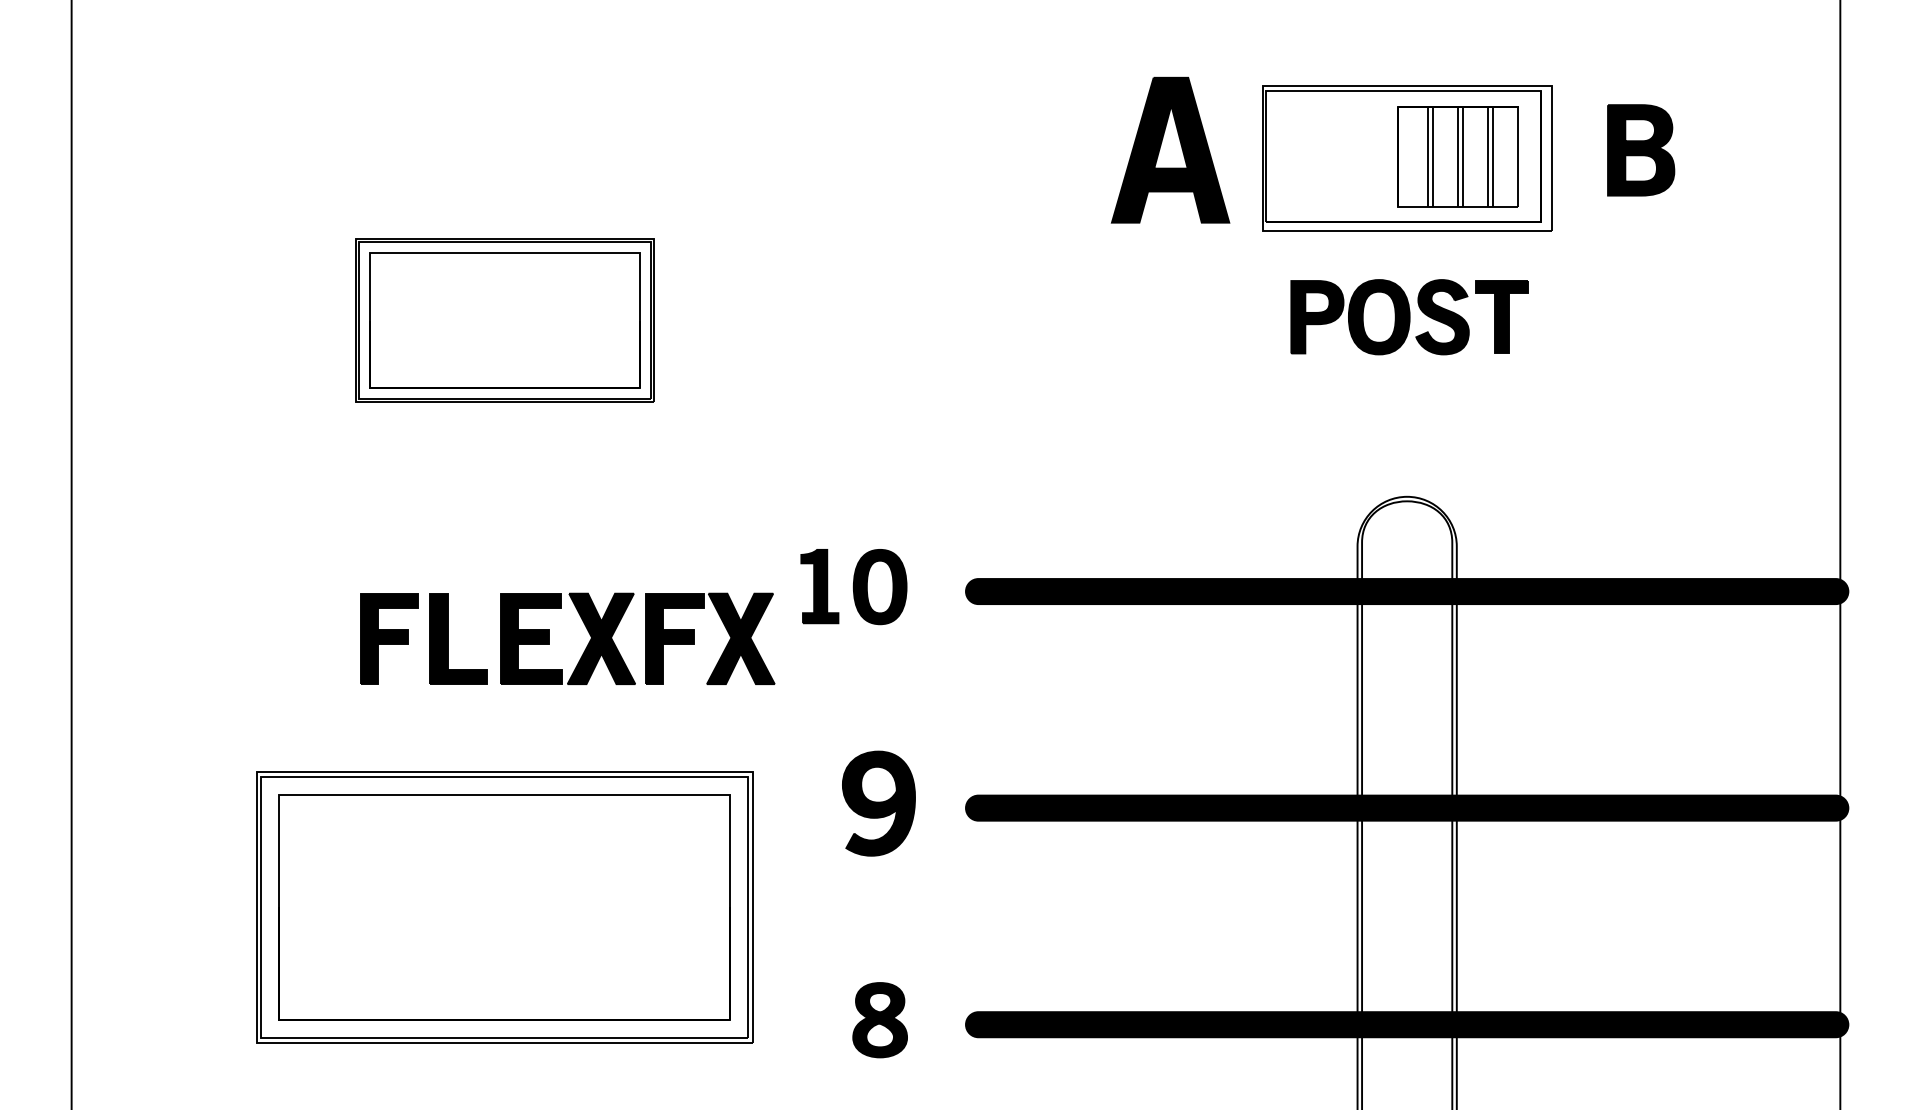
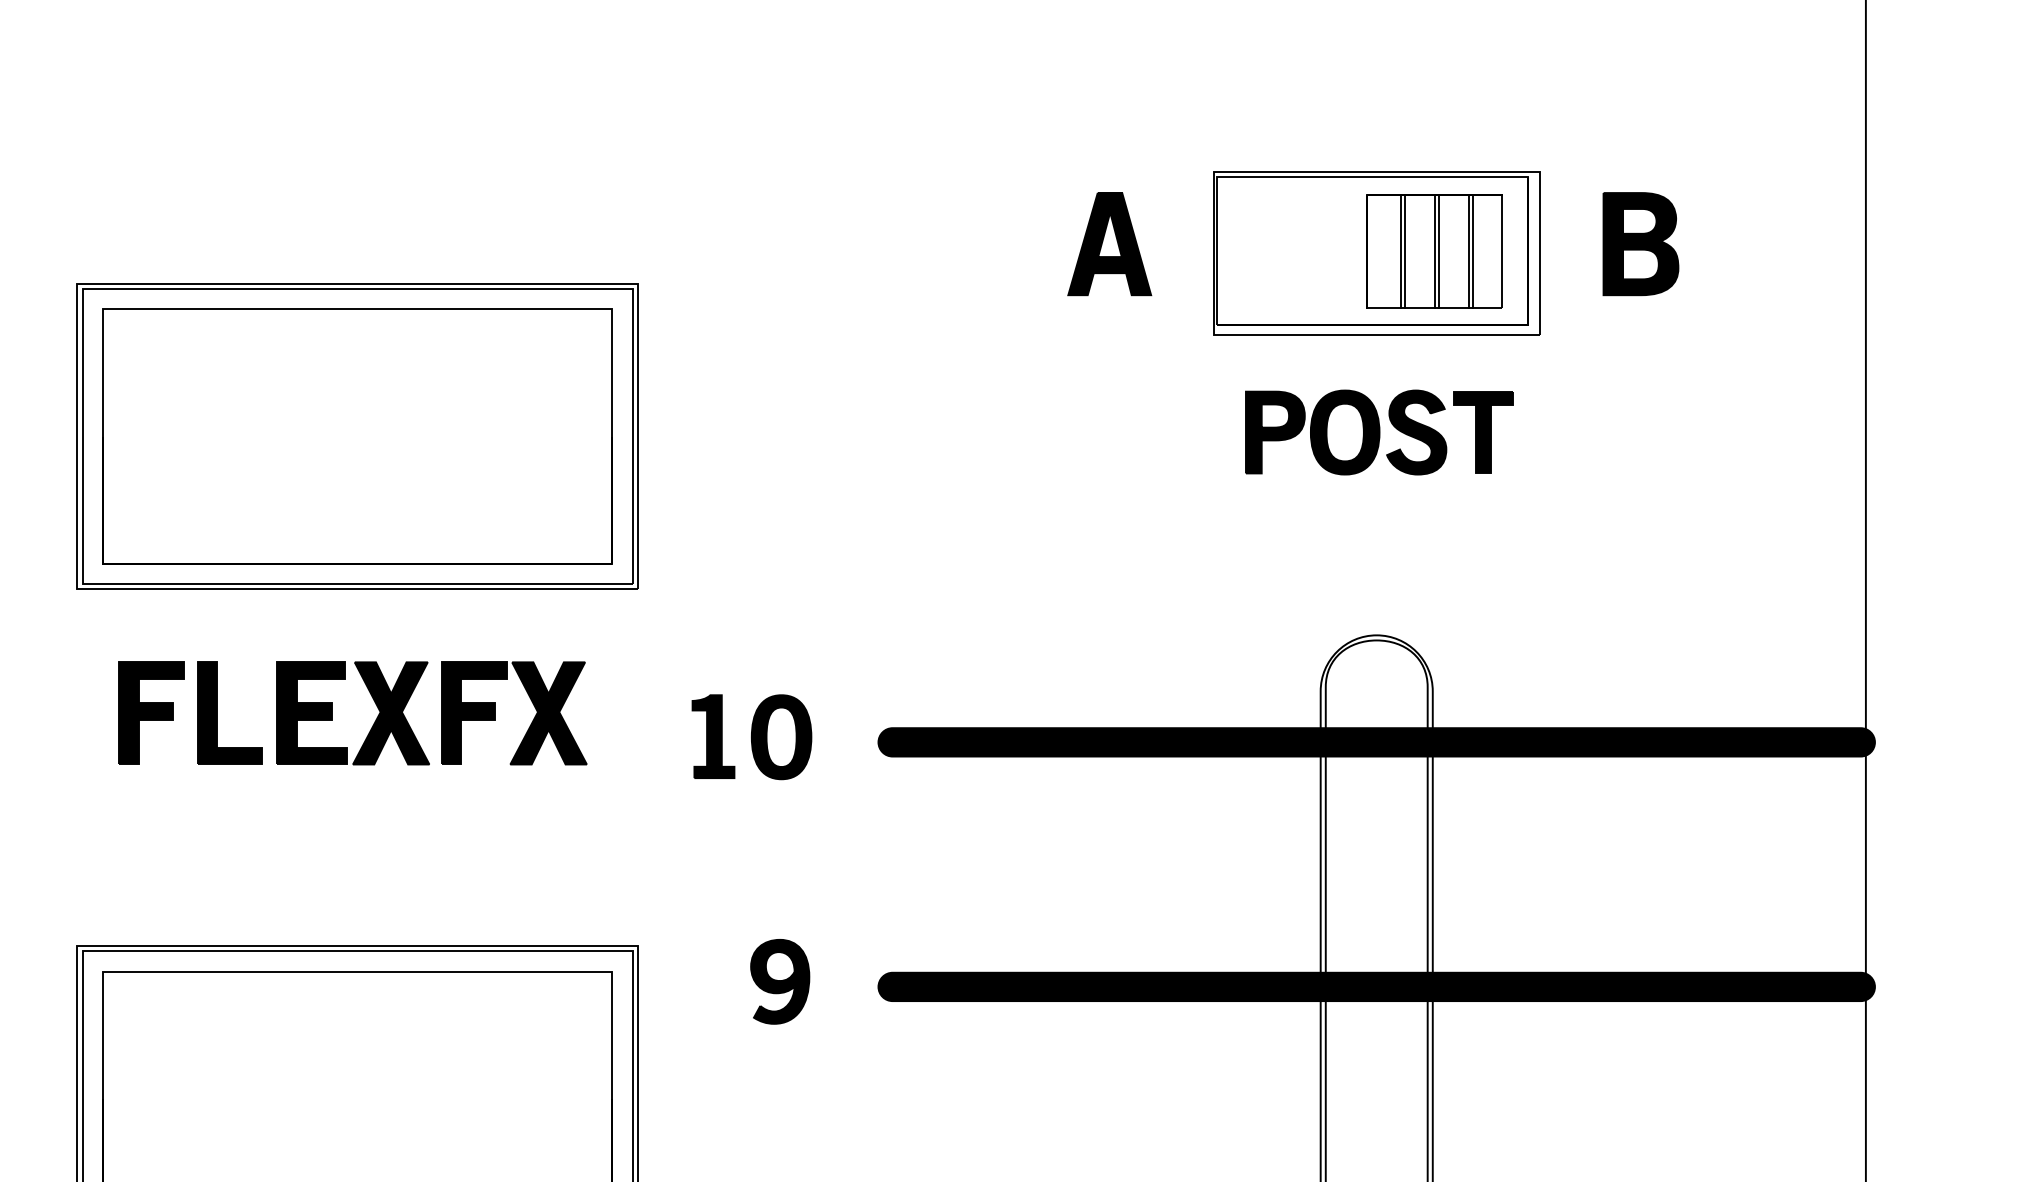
part: (1170, 150) -> (1109, 244), size x0.62
part: (504, 320) -> (357, 436), size x1.67
part: (549, 638) -> (332, 712), moved
part: (878, 803) -> (779, 981), size x0.71

